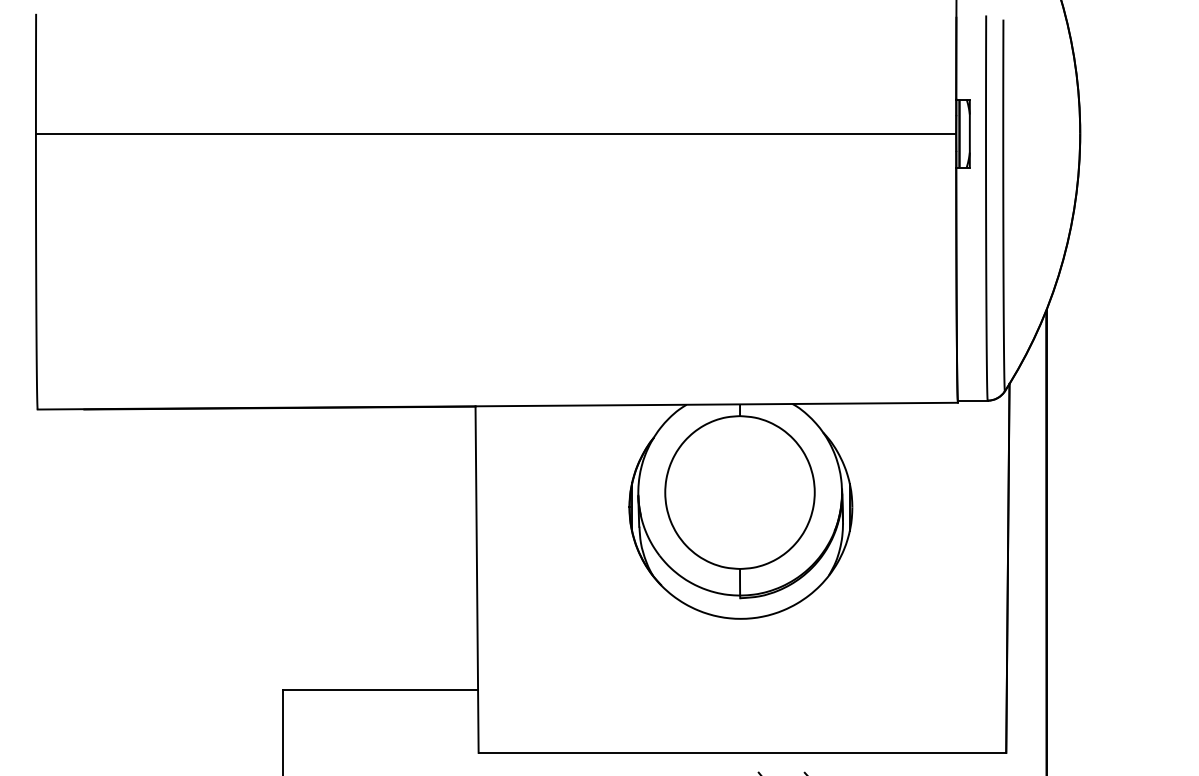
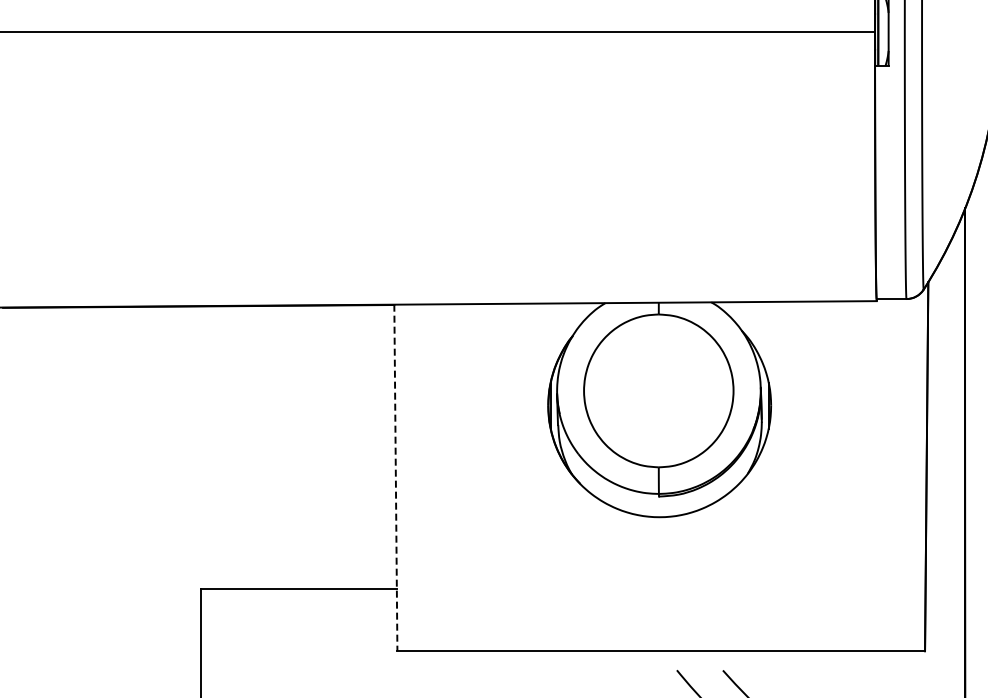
line: (477, 580) -> (396, 478), solid -> dashed

